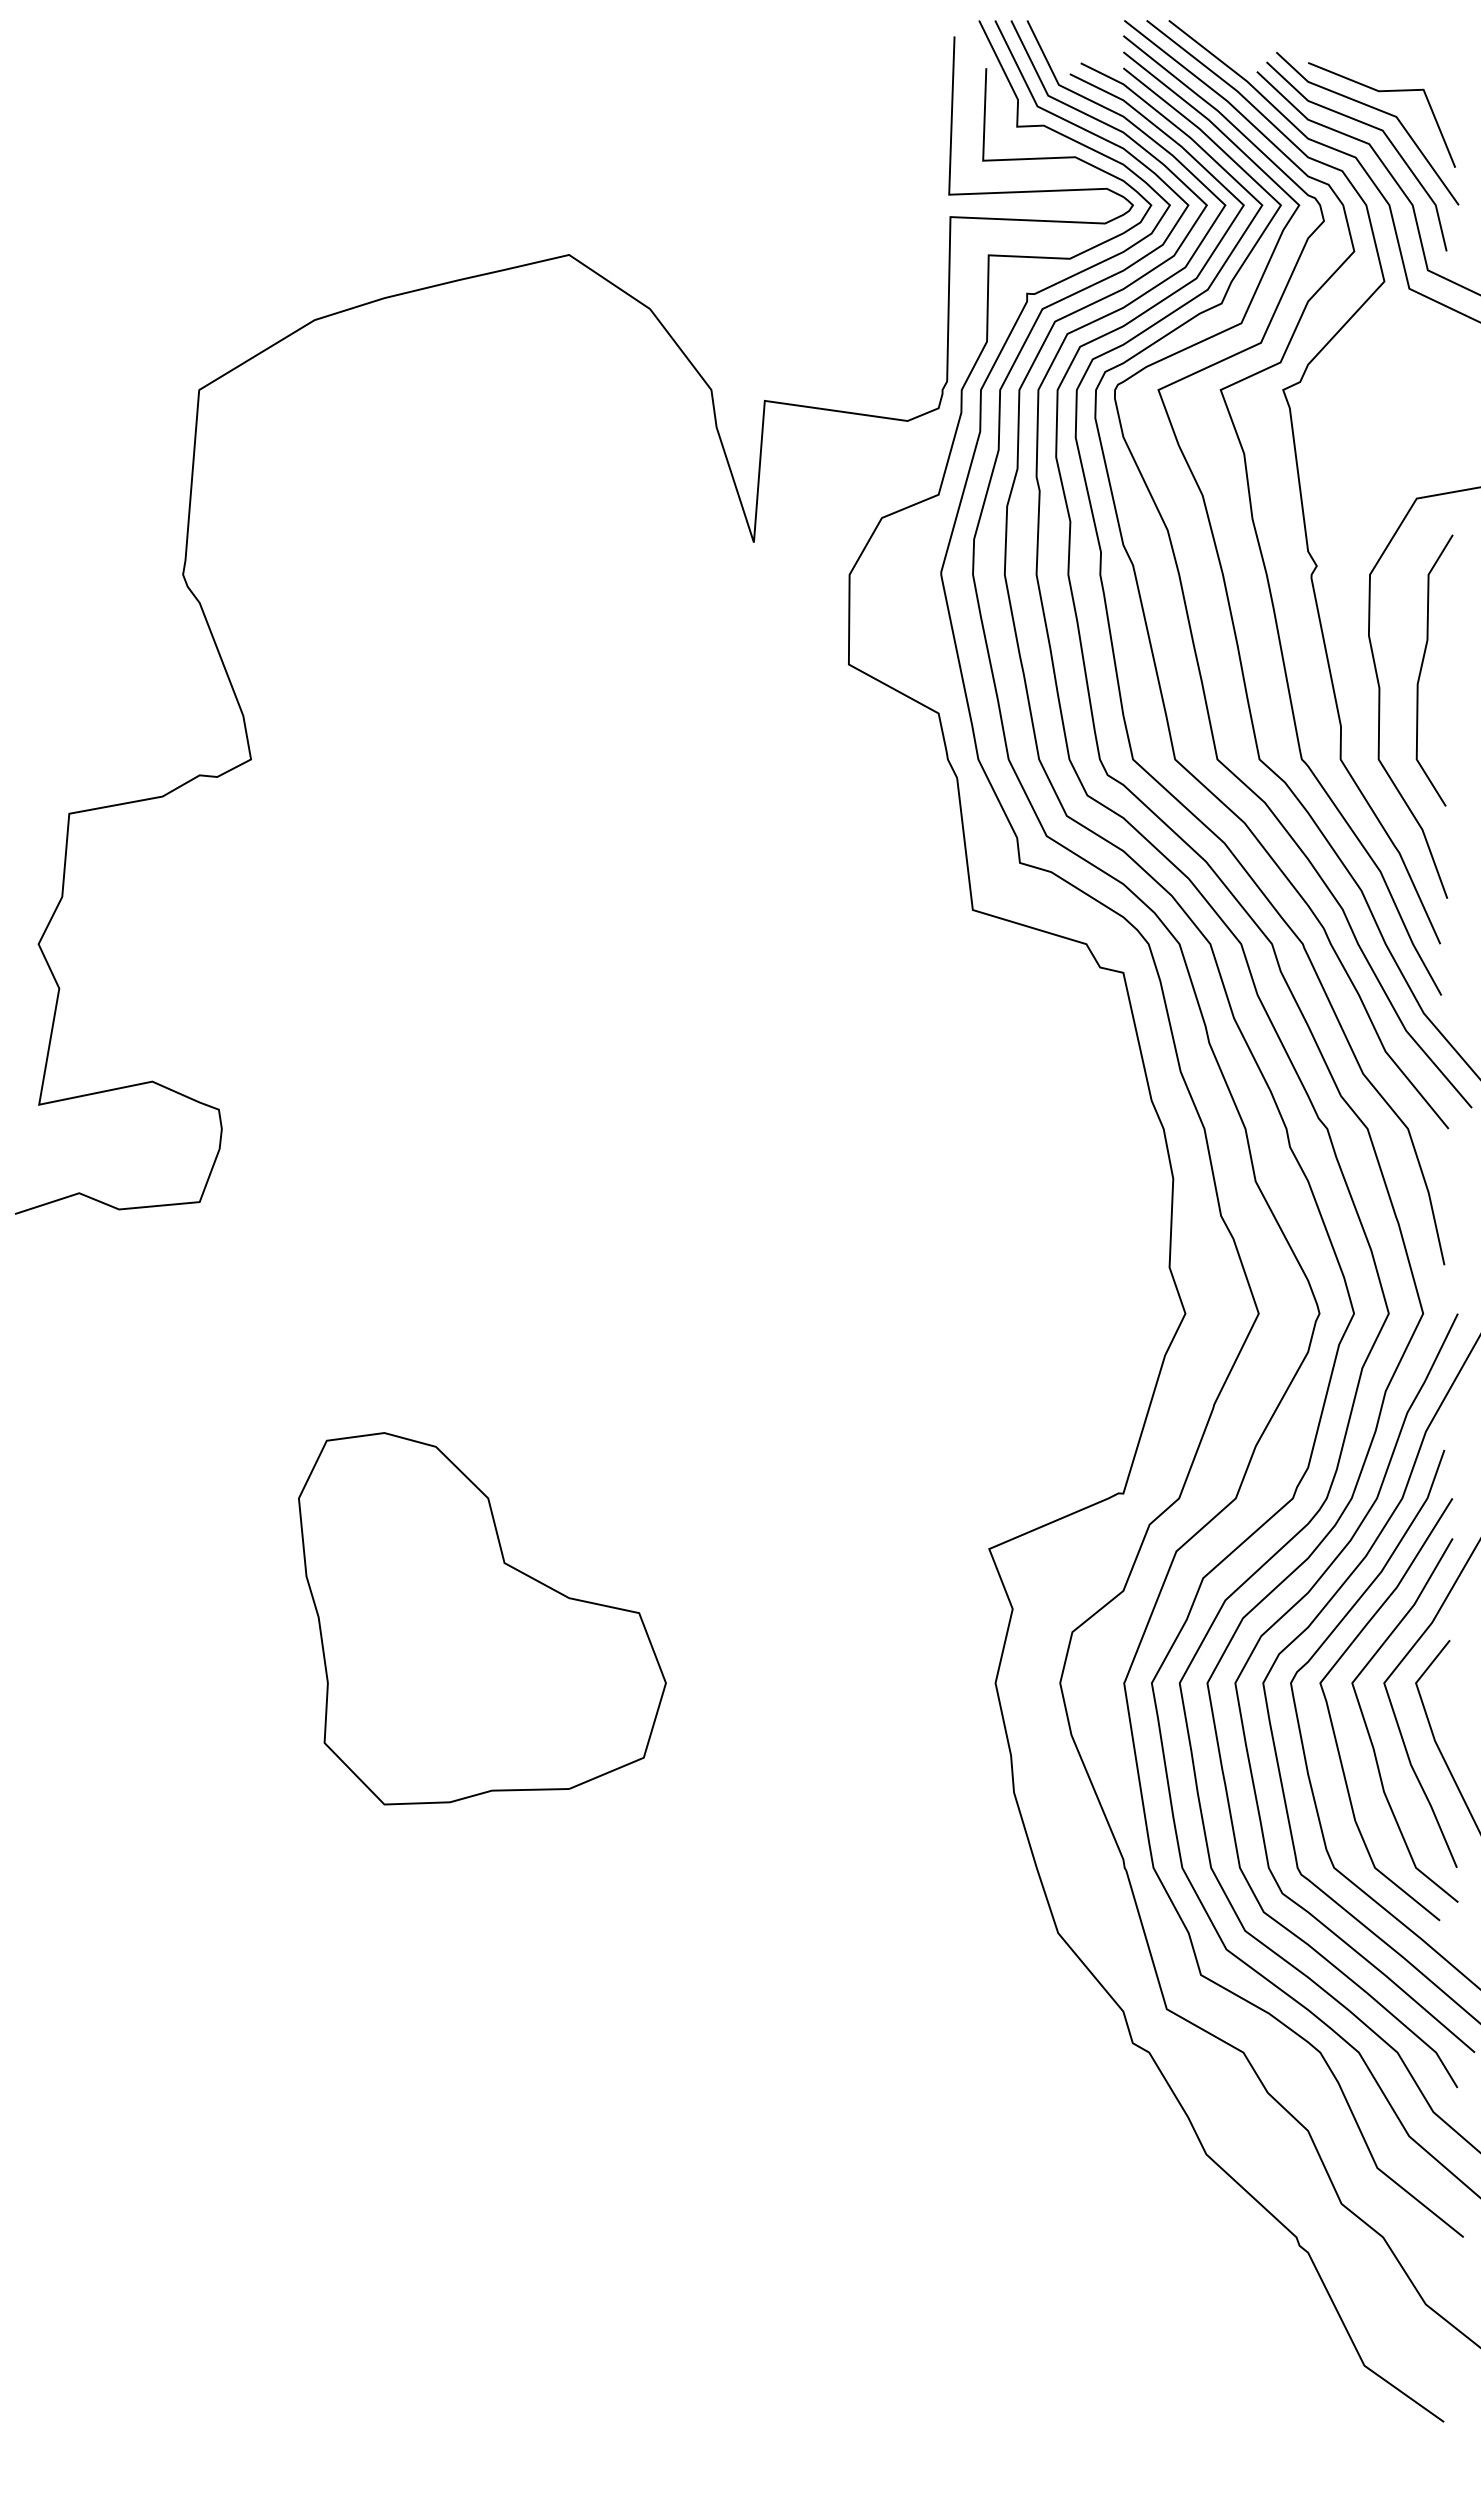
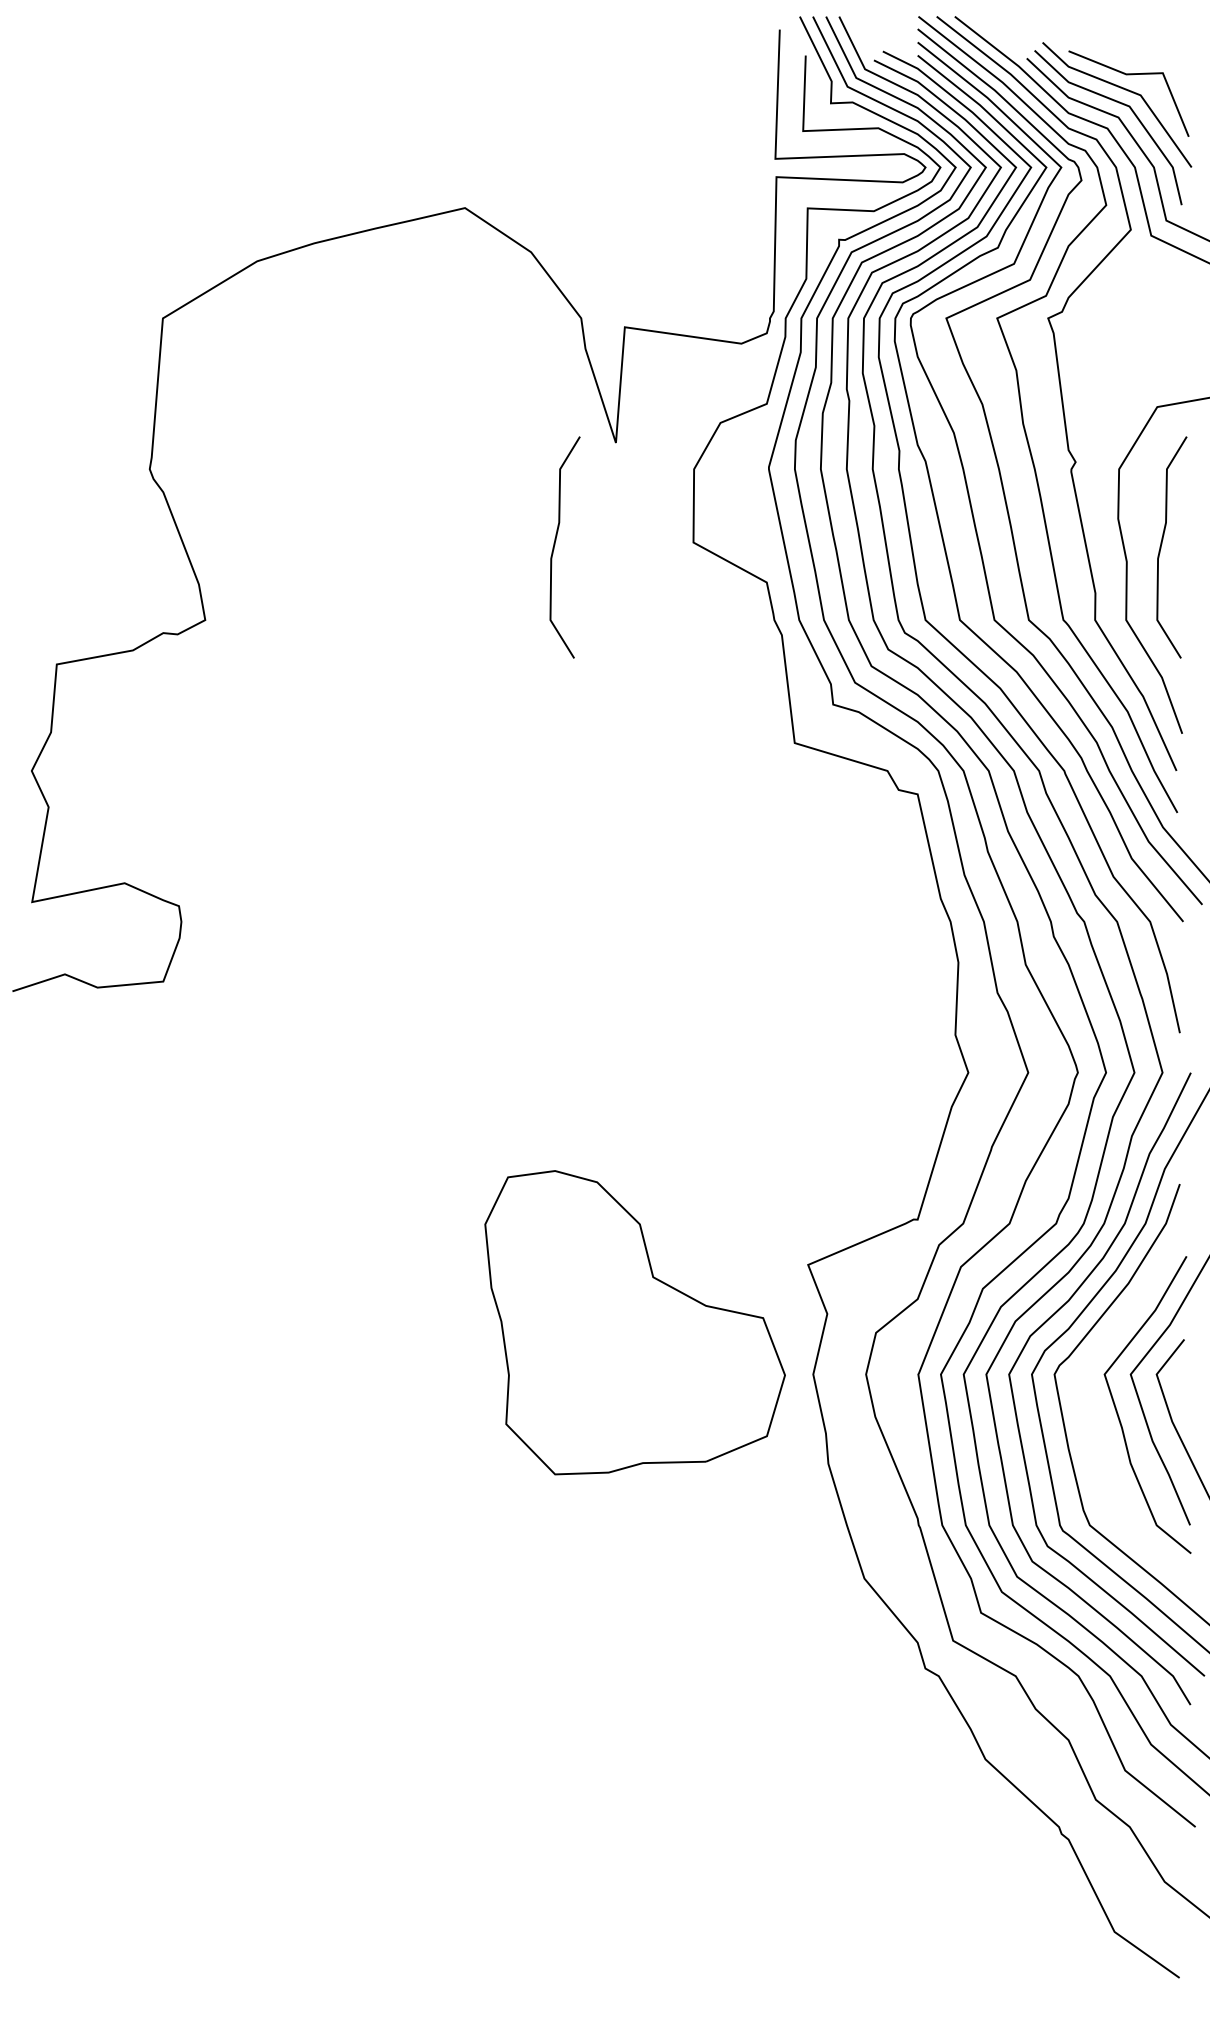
curve: (679, 668) -> (555, 545), added
part: (482, 1618) -> (635, 1322), moved
curve: (1332, 1721) -> (1088, 1405), removed

